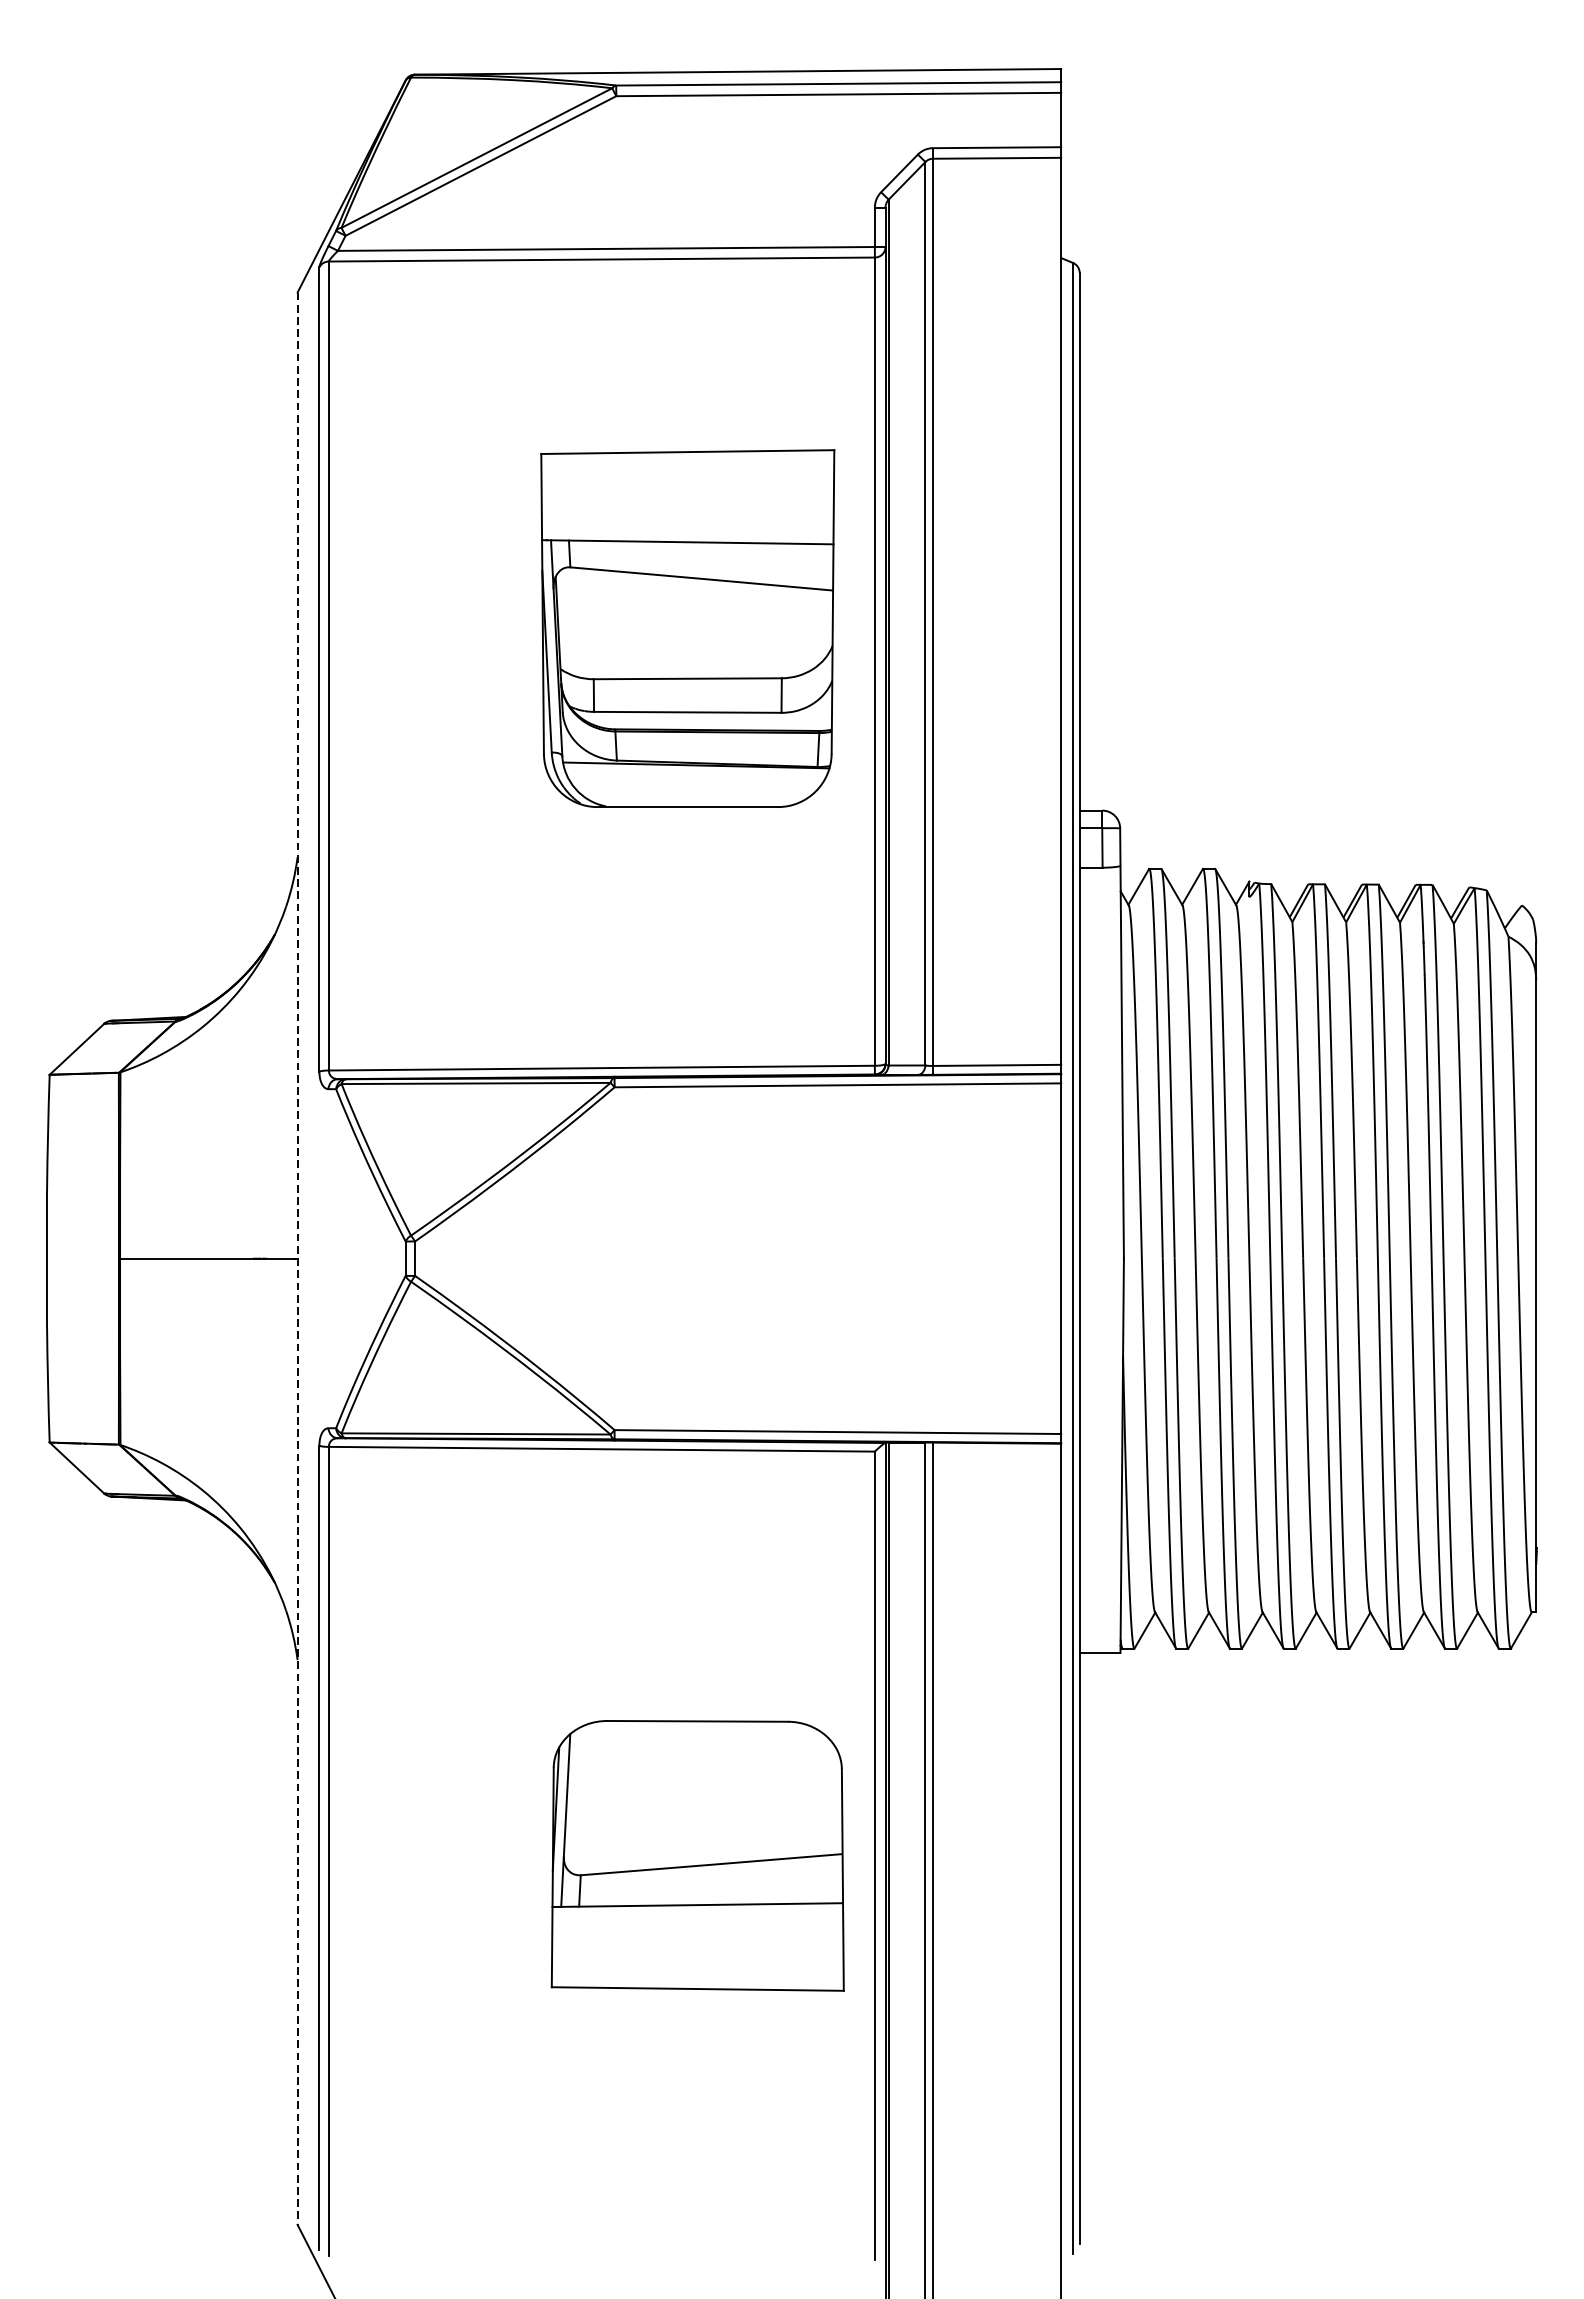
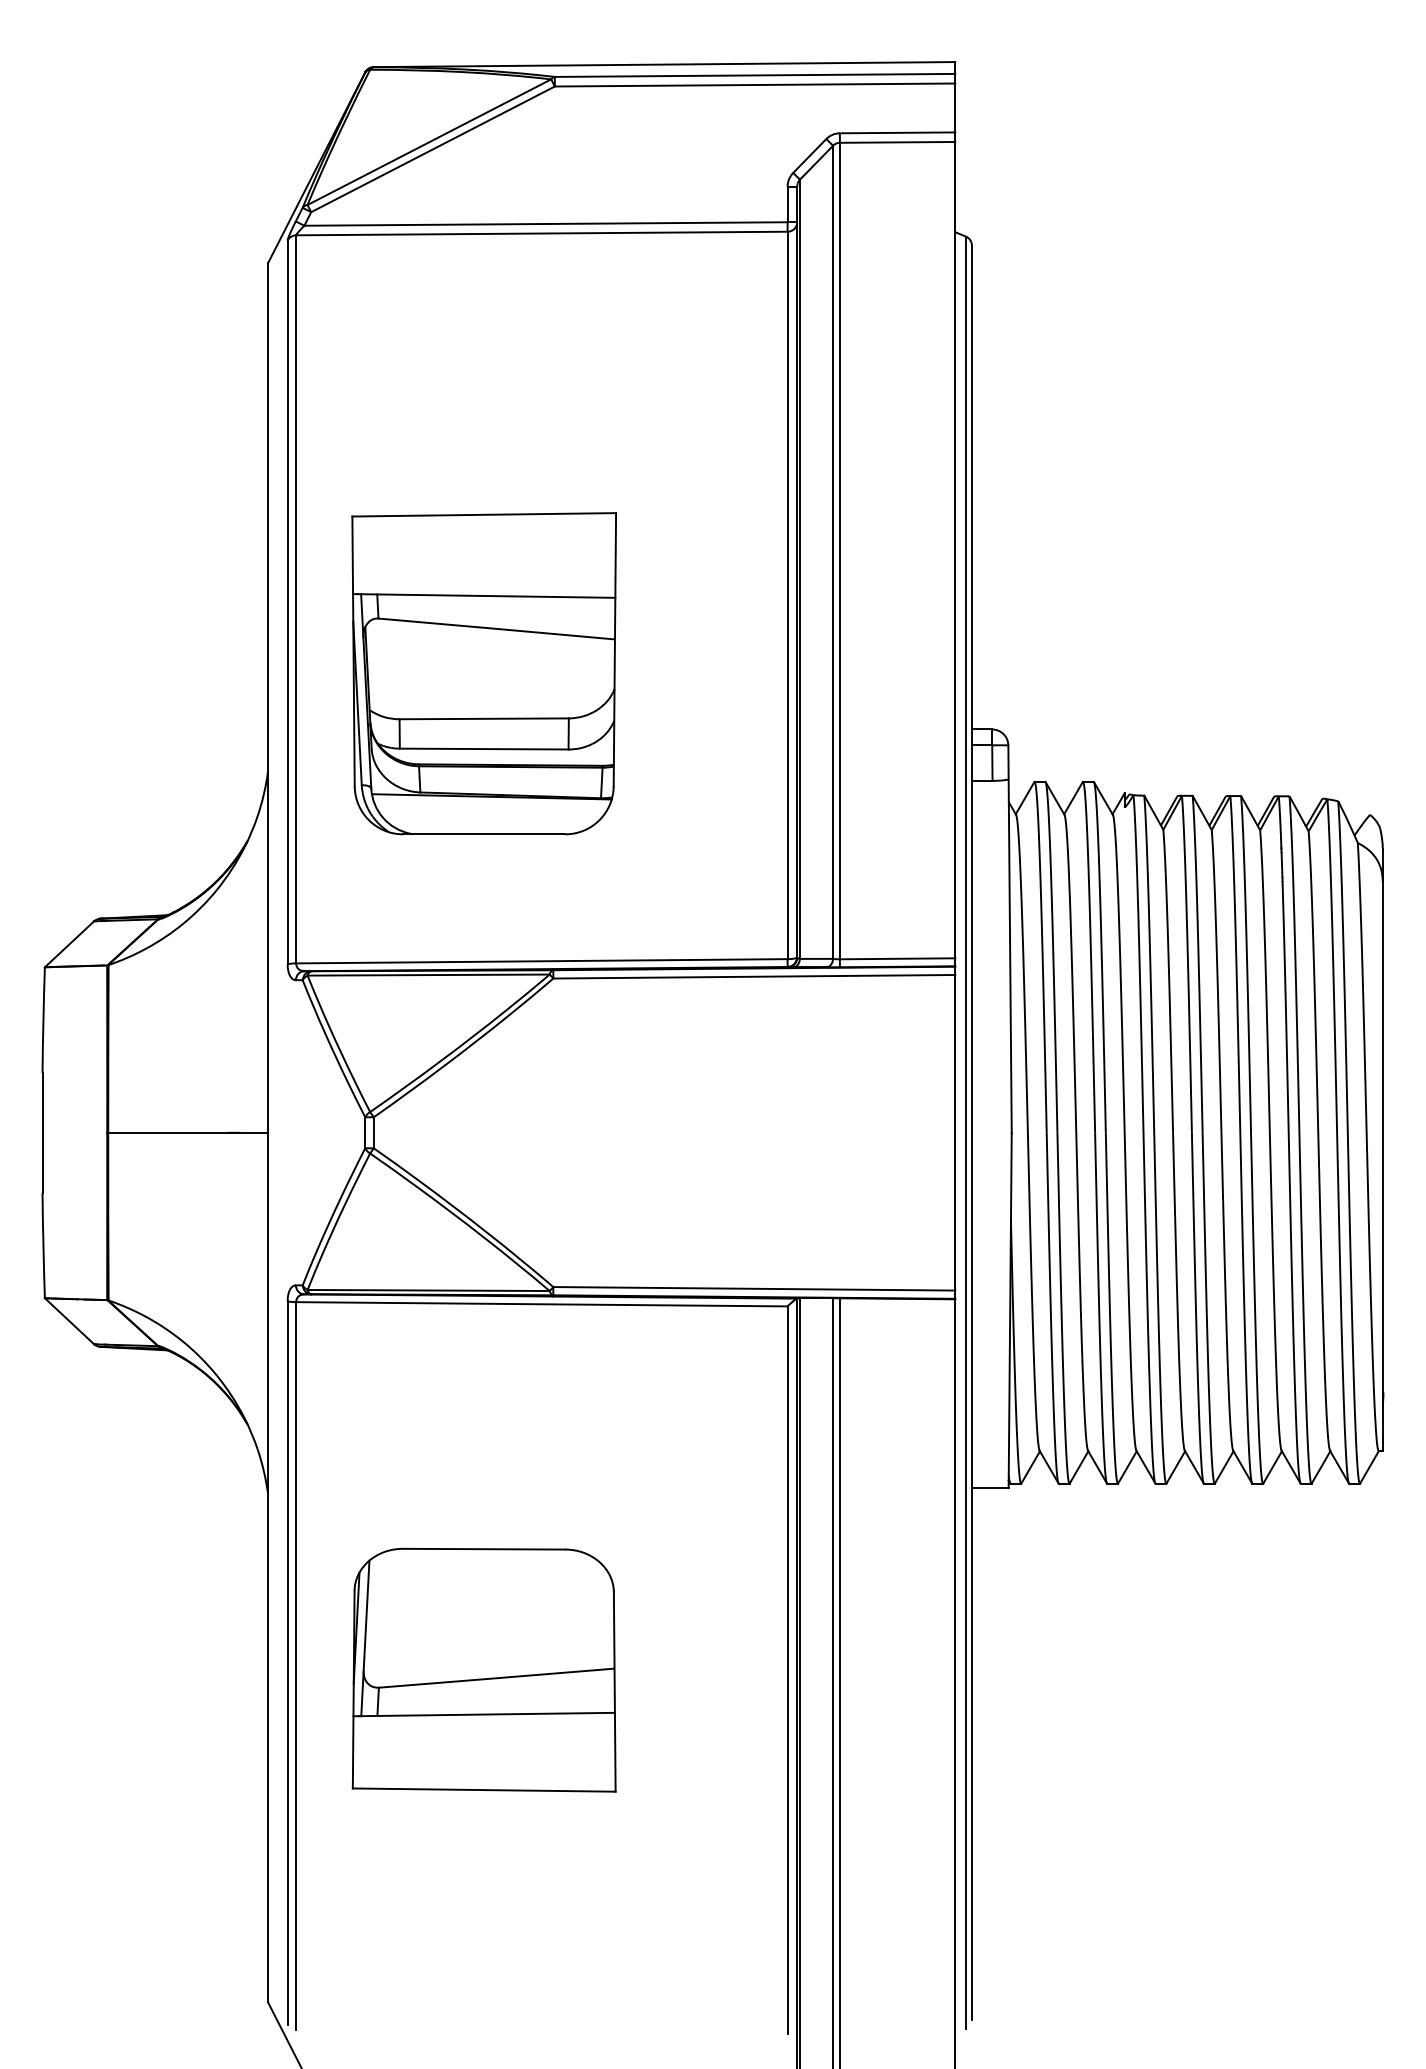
part: (687, 628) -> (483, 673), moved
line: (298, 1258) -> (268, 1132), dashed -> solid
part: (697, 1855) -> (483, 1669), moved

